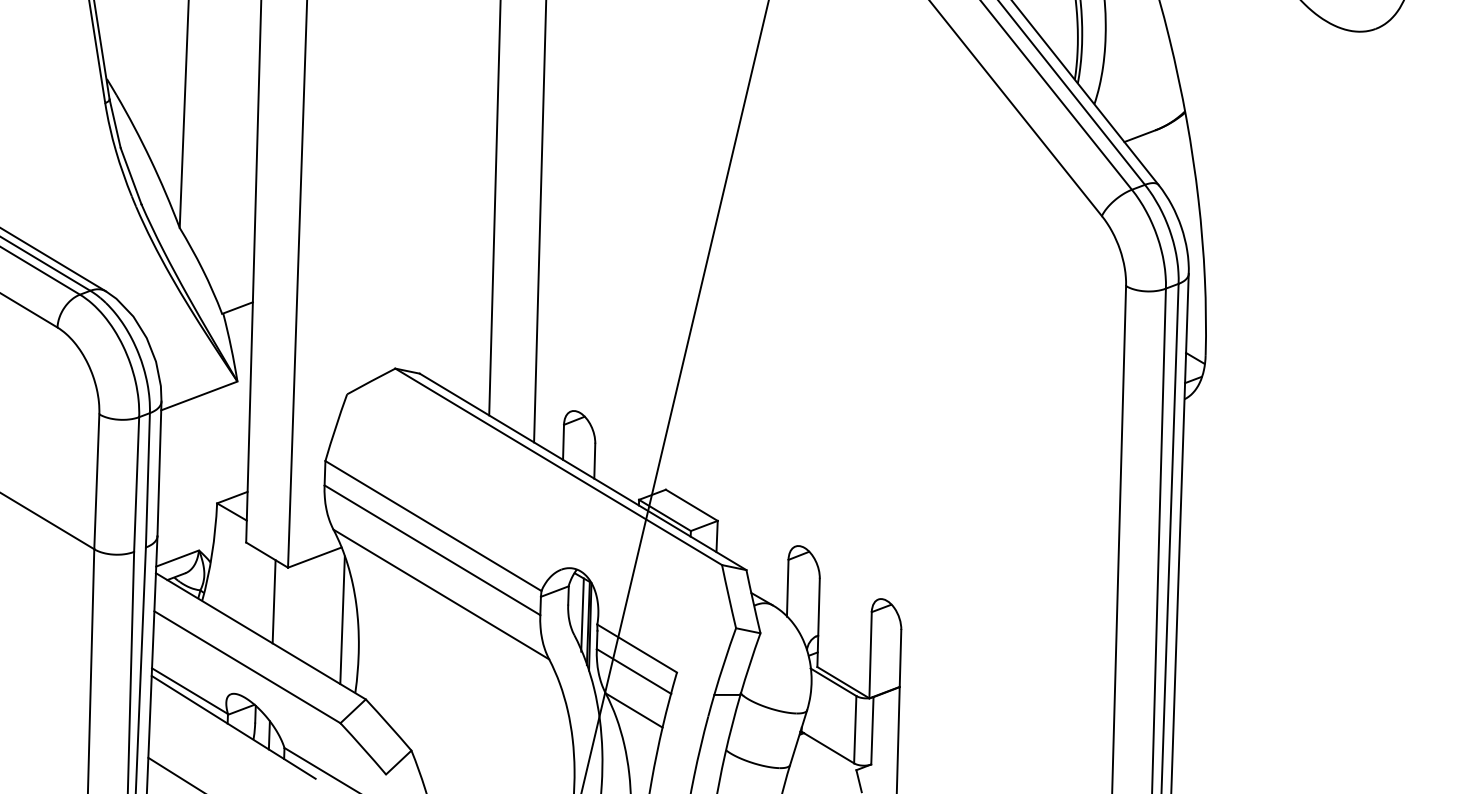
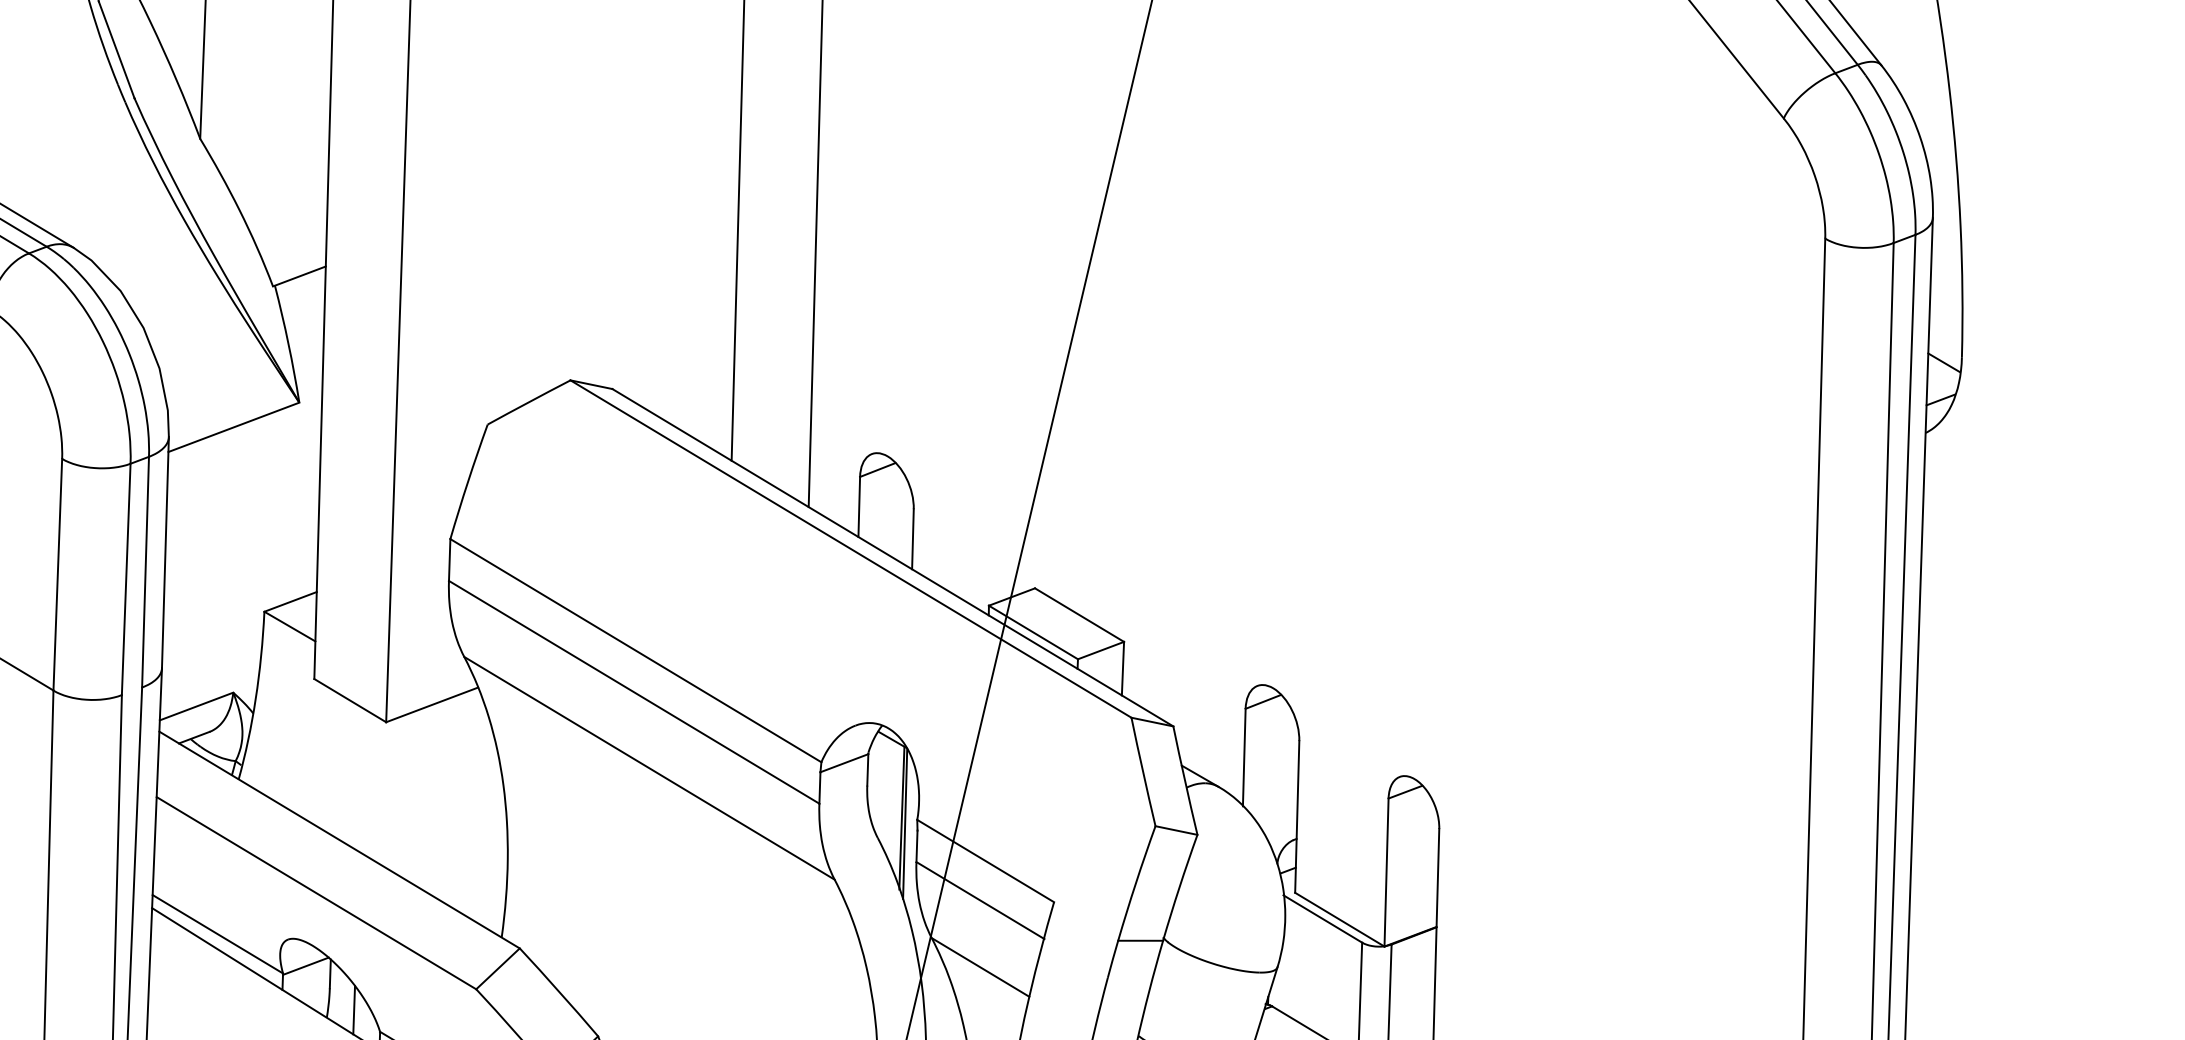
line: (273, 601) -> (361, 780), removed
line: (582, 614) -> (891, 802), removed
line: (342, 620) -> (479, 812), removed

